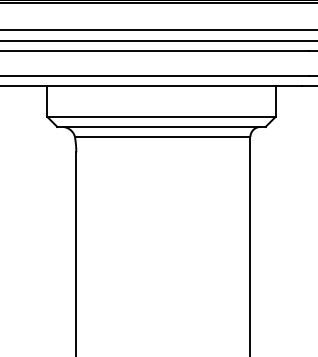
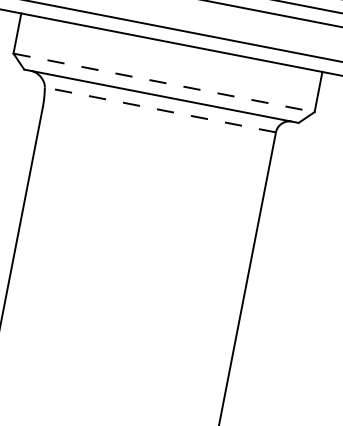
line: (161, 116) -> (164, 82), solid -> dashed
line: (162, 137) -> (160, 110), solid -> dashed

